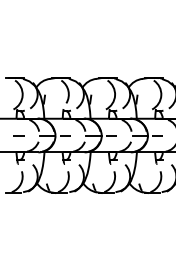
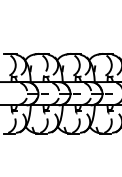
line: (17, 135) -> (12, 93), removed

